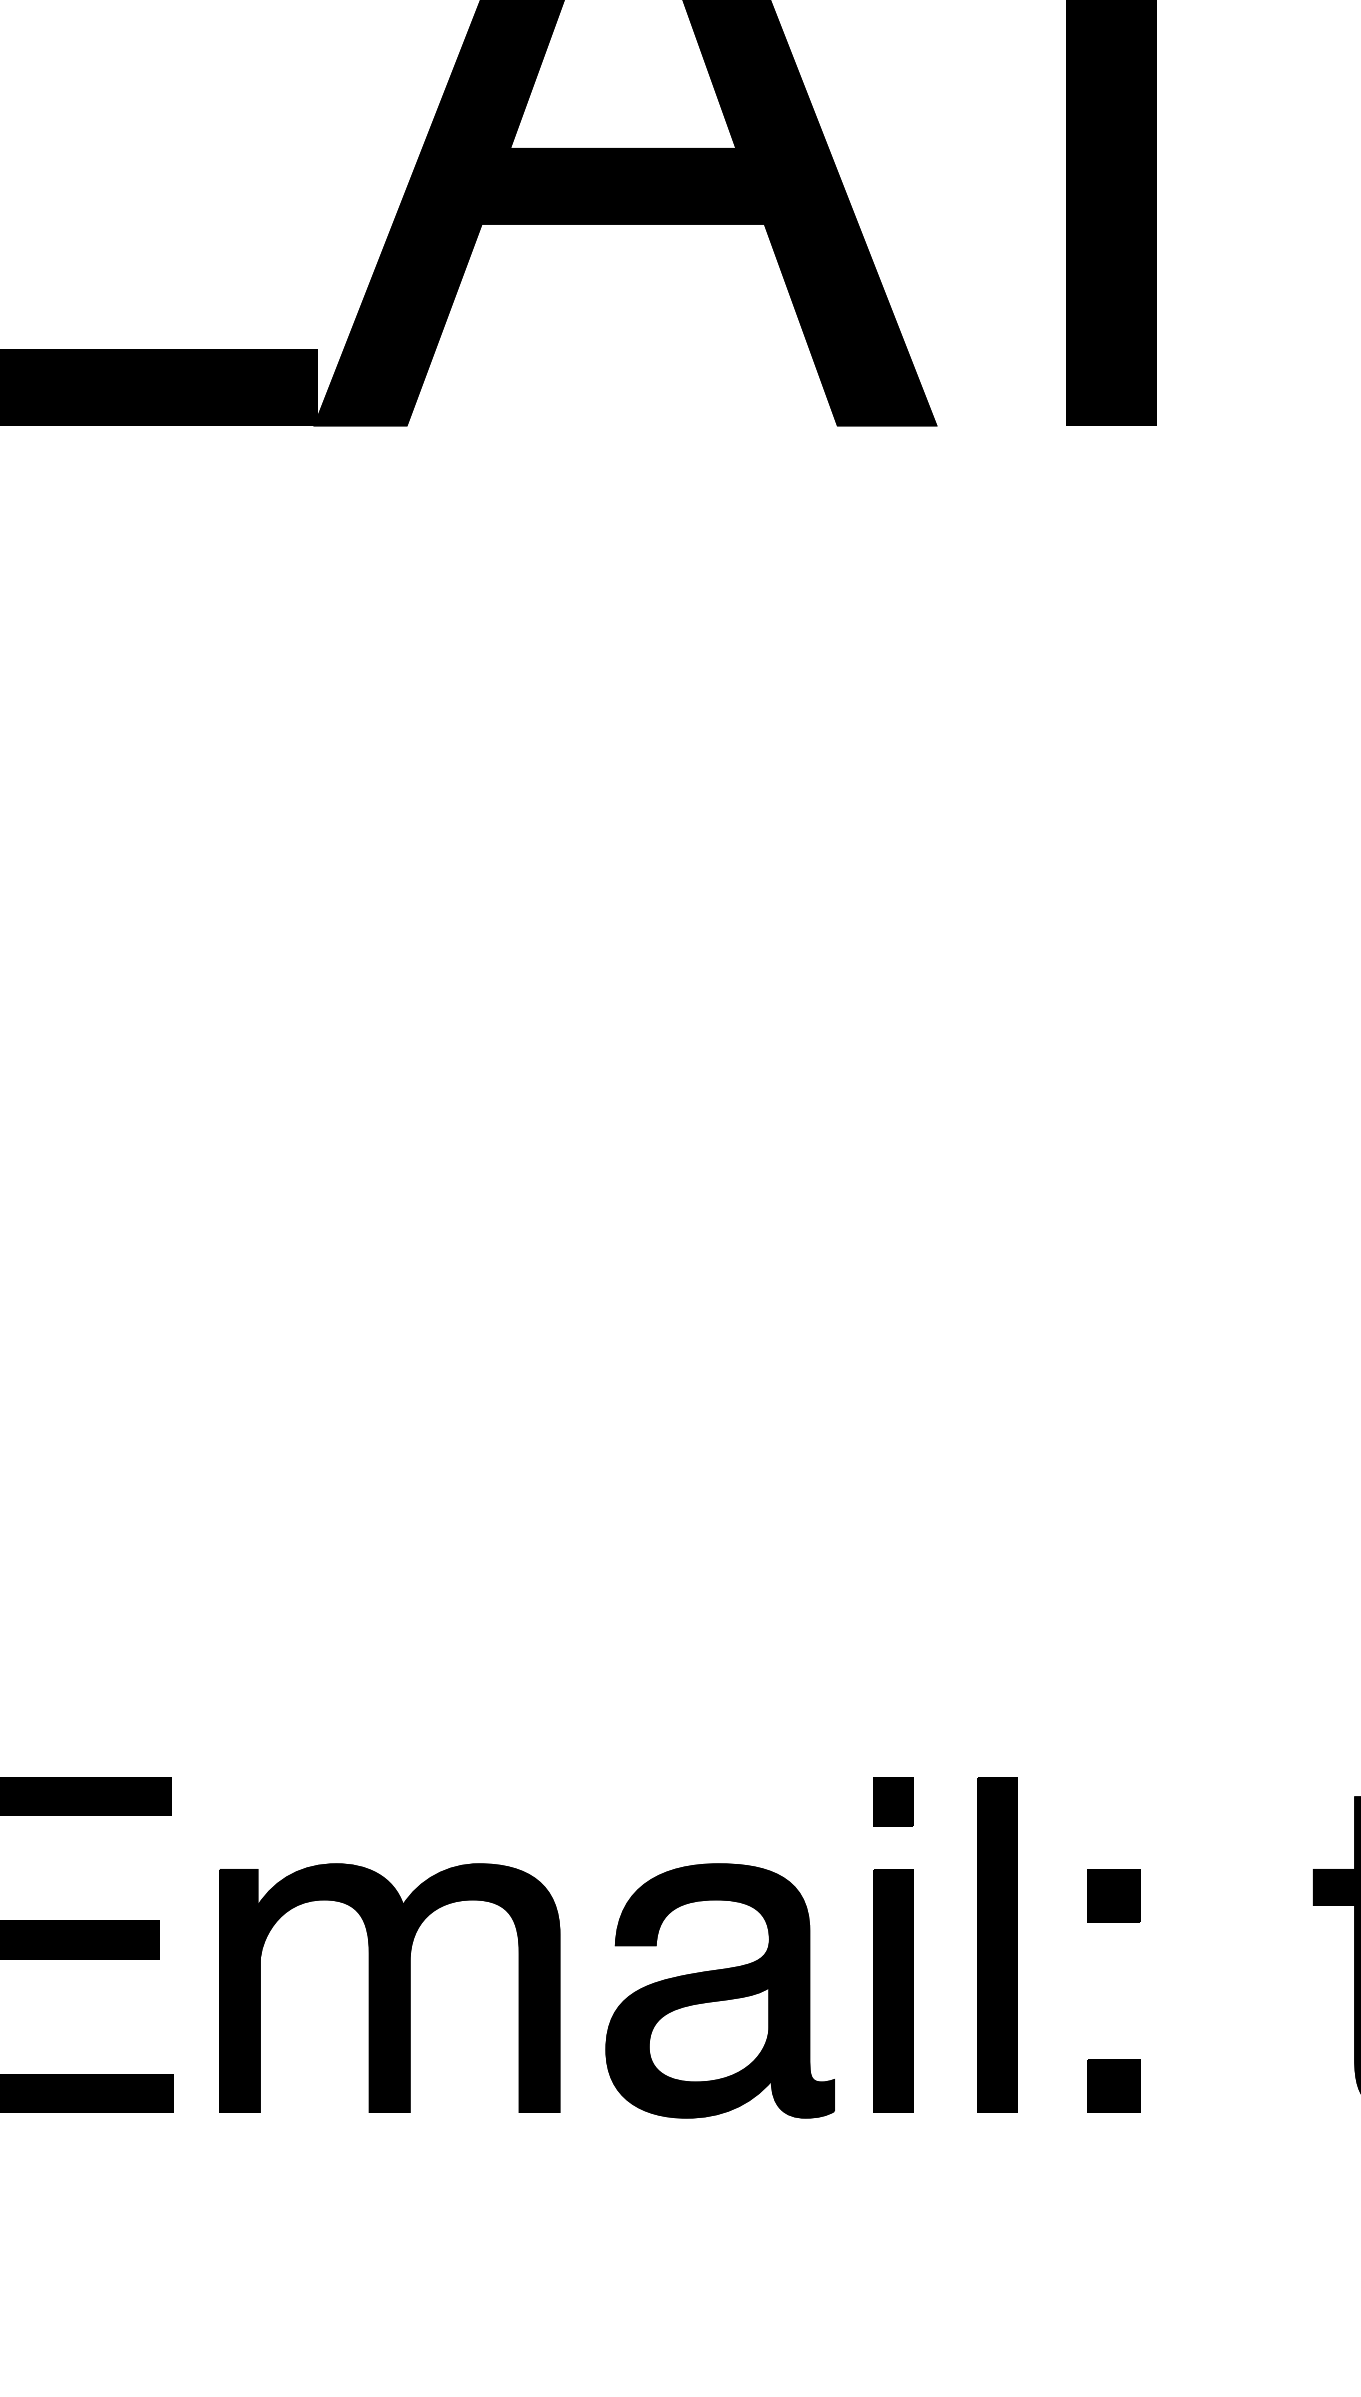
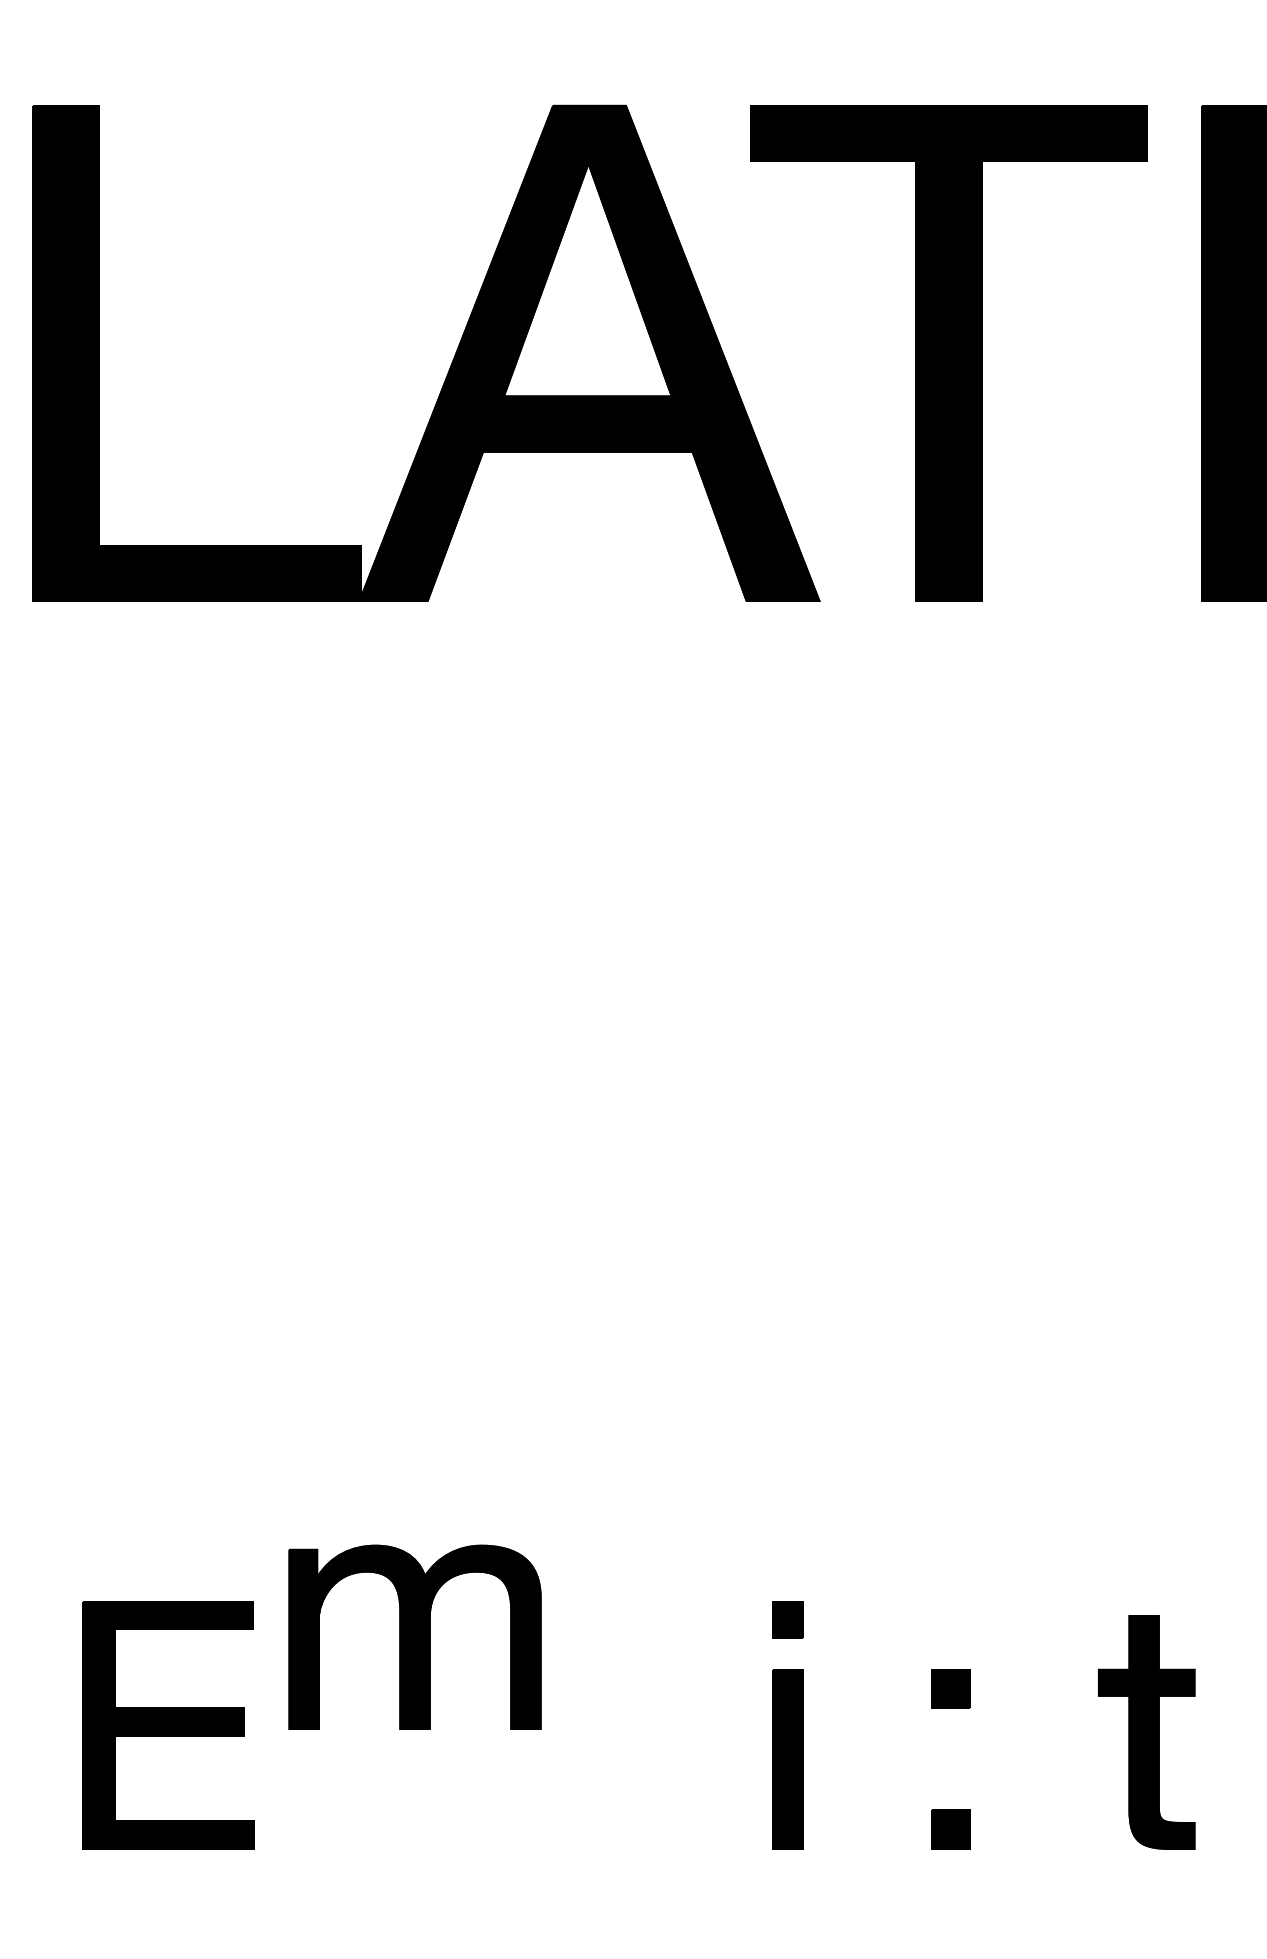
part: (997, 1945) -> (864, 1725), removed
part: (388, 1987) -> (414, 1636), moved
part: (720, 1991) -> (659, 1759), removed

